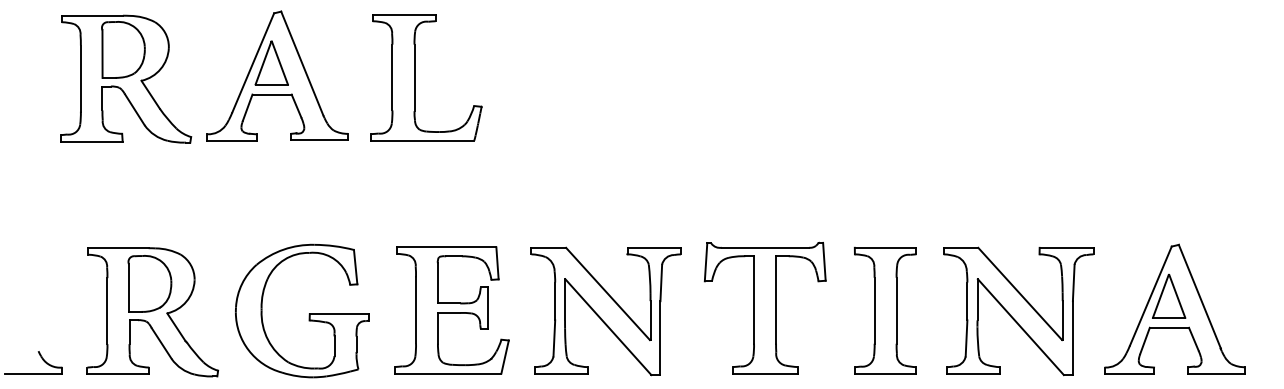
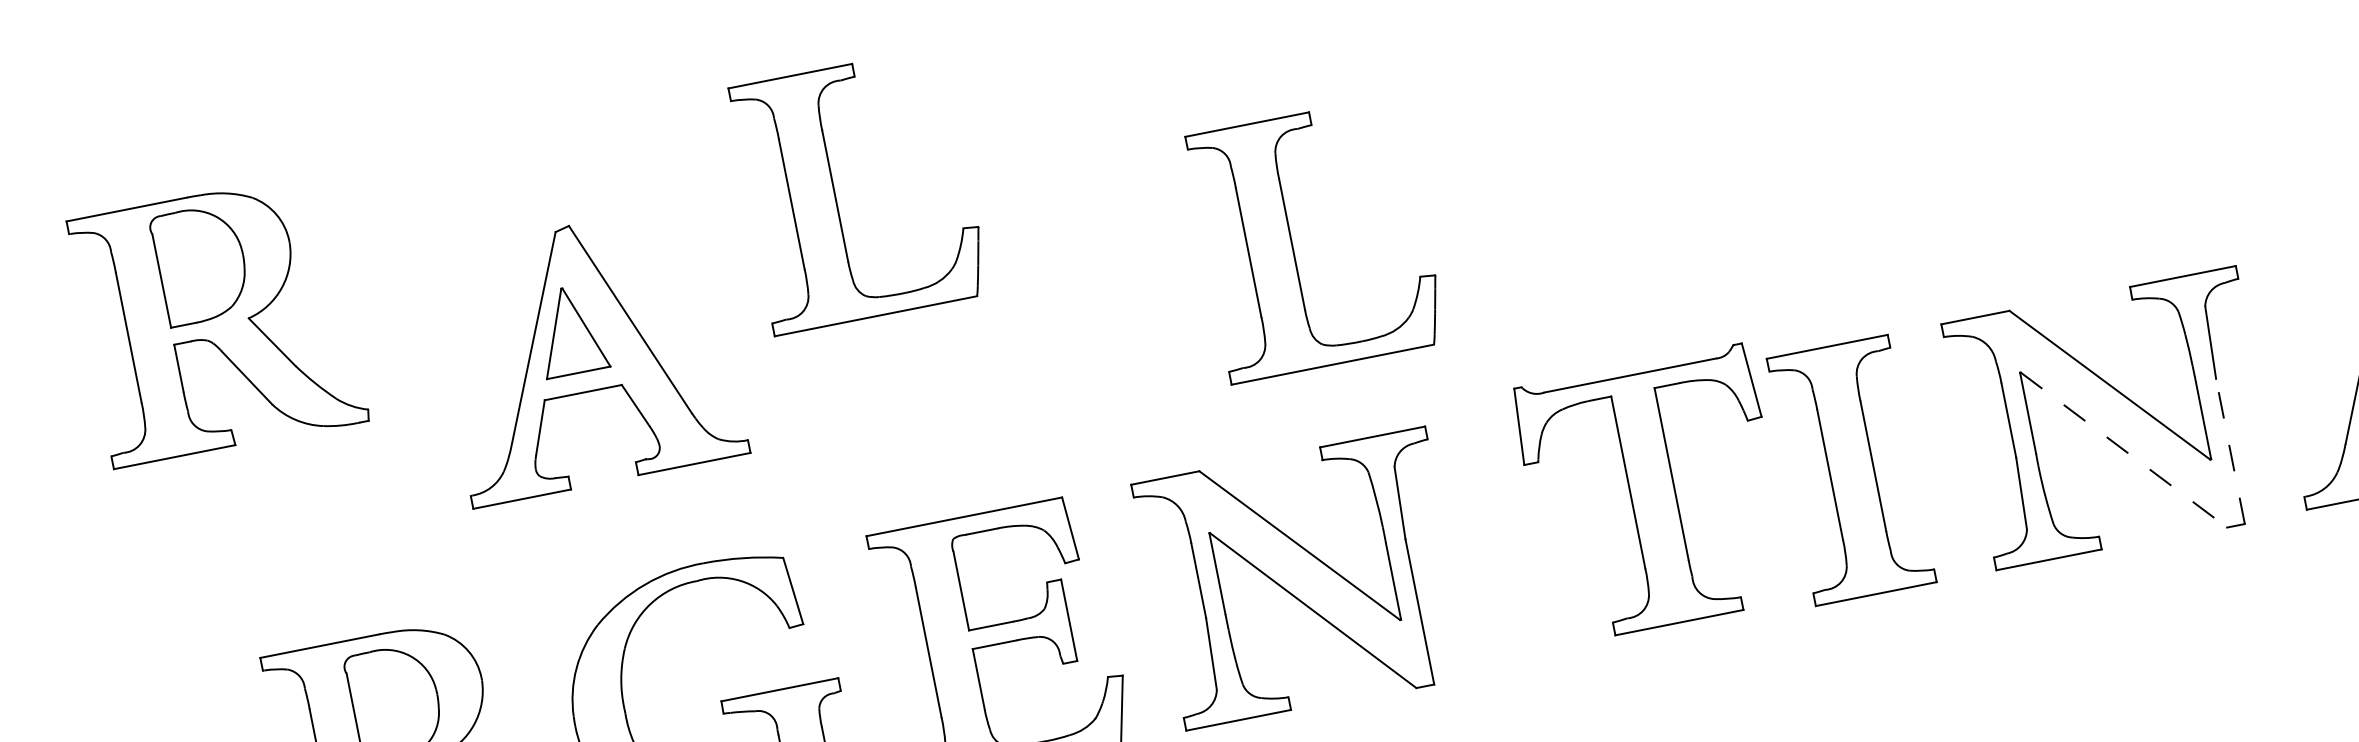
part: (277, 75) -> (586, 352), moved
part: (126, 78) -> (218, 319), moved
part: (634, 145) -> (1293, 243), added
part: (764, 307) -> (1651, 493), moved
line: (1021, 327) -> (2125, 450), solid -> dashed
line: (1072, 338) -> (2229, 452), solid -> dashed

